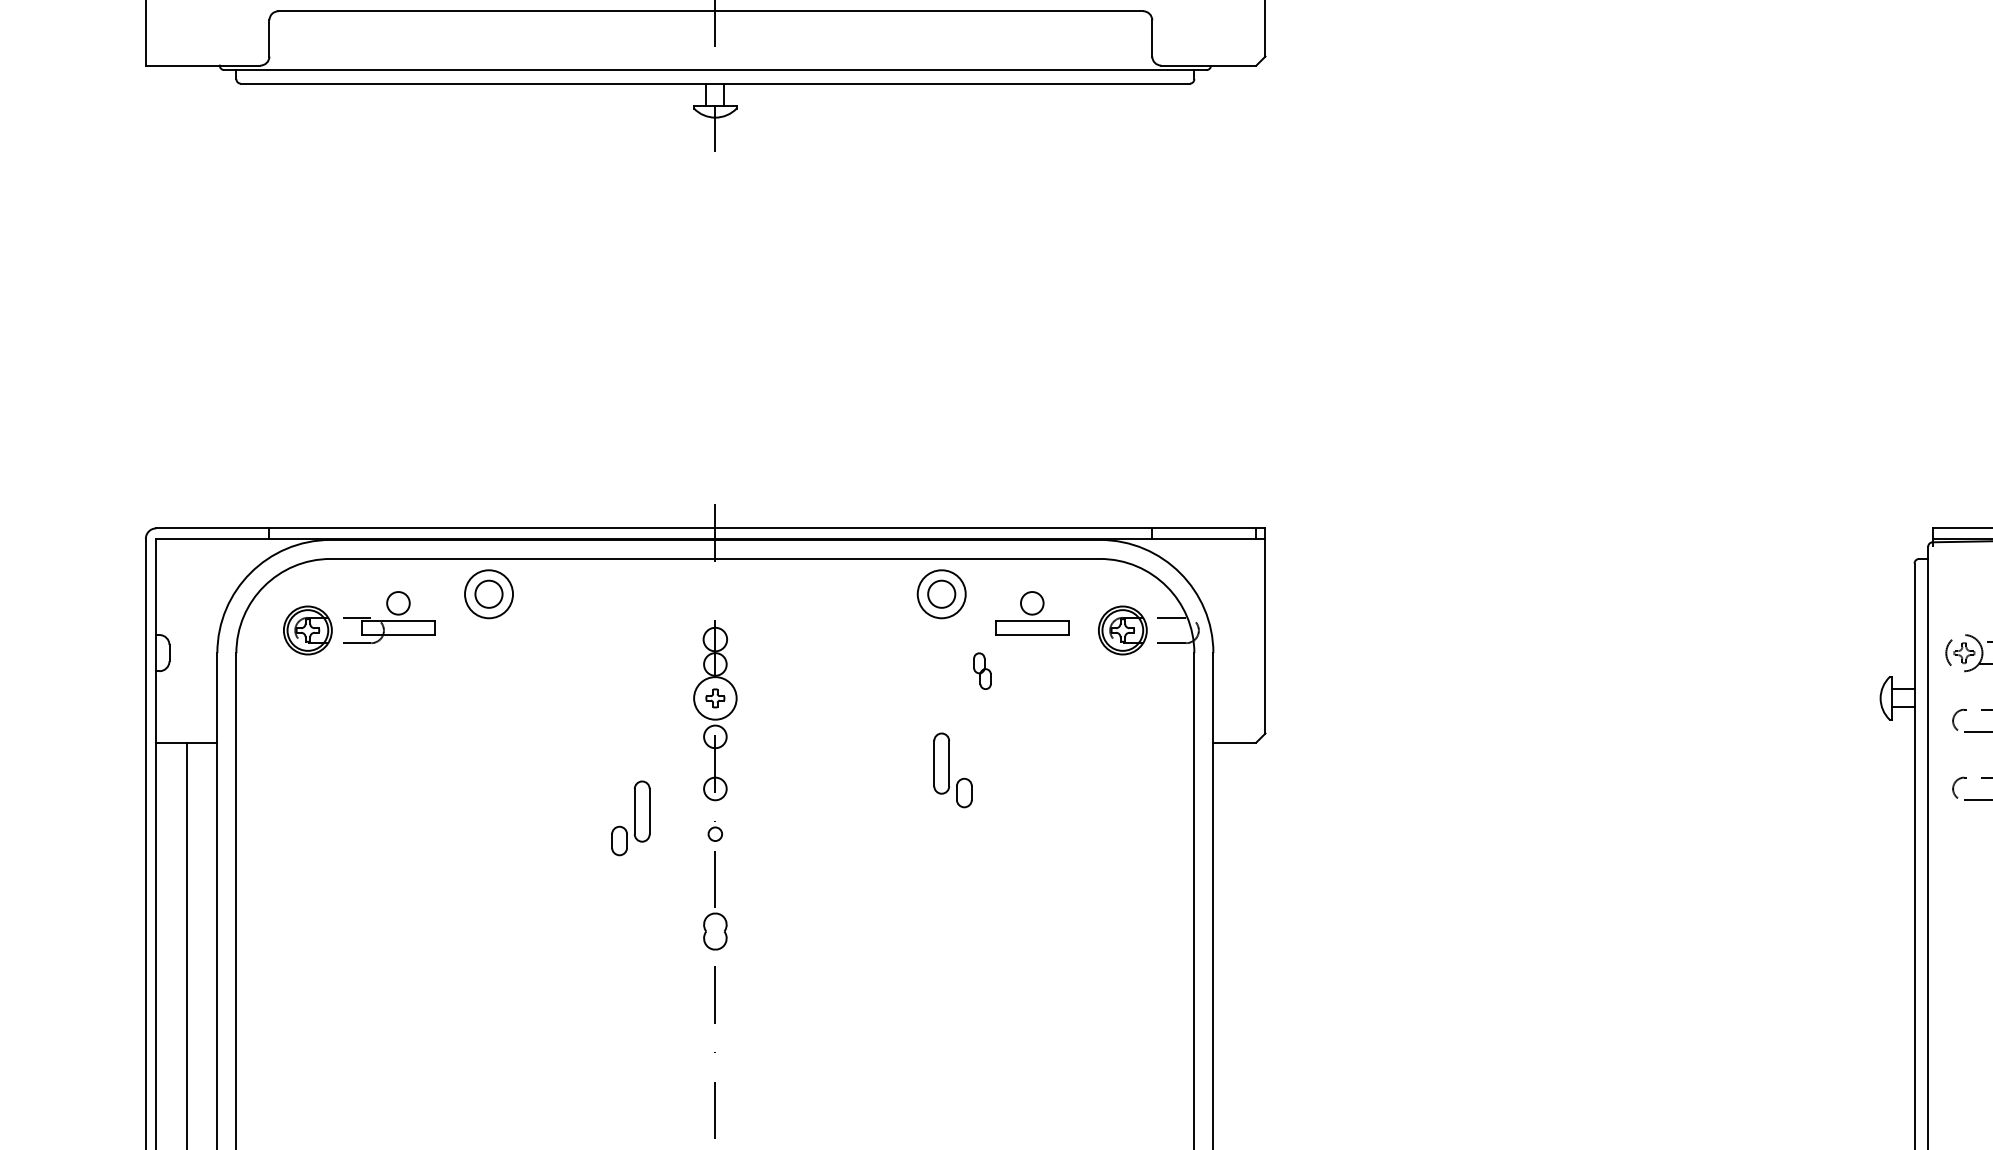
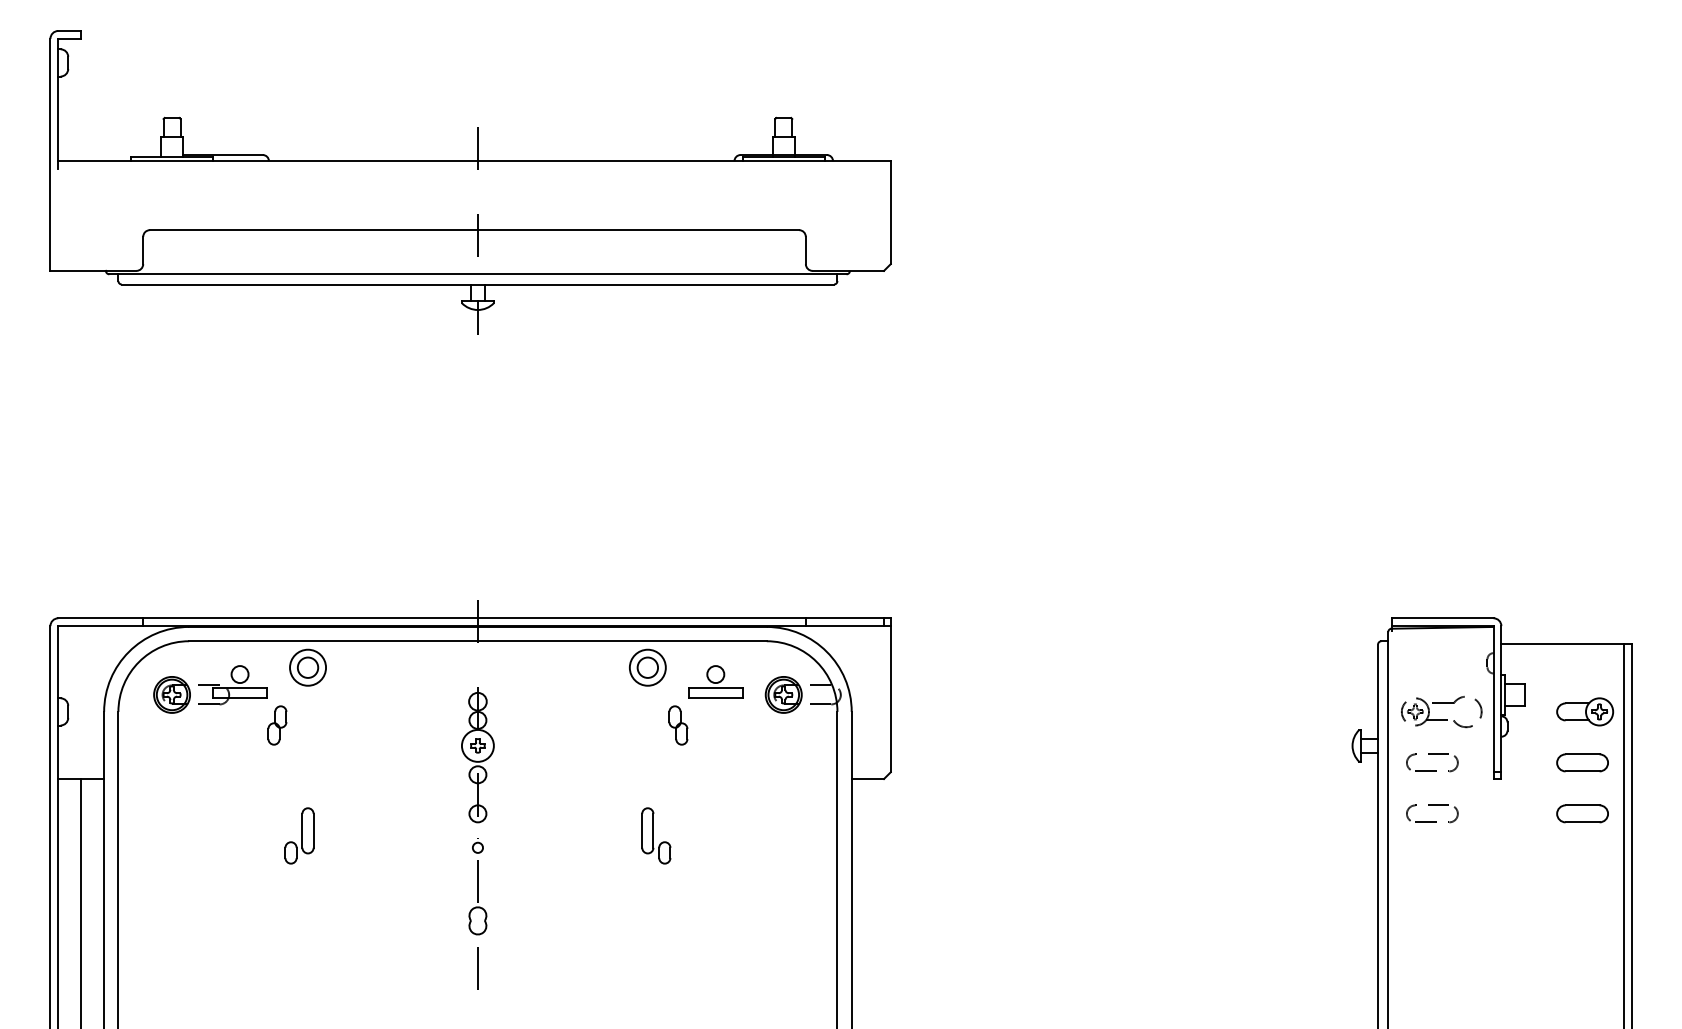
part: (448, 671) -> (277, 725), added
part: (982, 671) -> (678, 725), size x1.43
part: (953, 769) -> (656, 835), moved
part: (630, 817) -> (299, 835), moved

